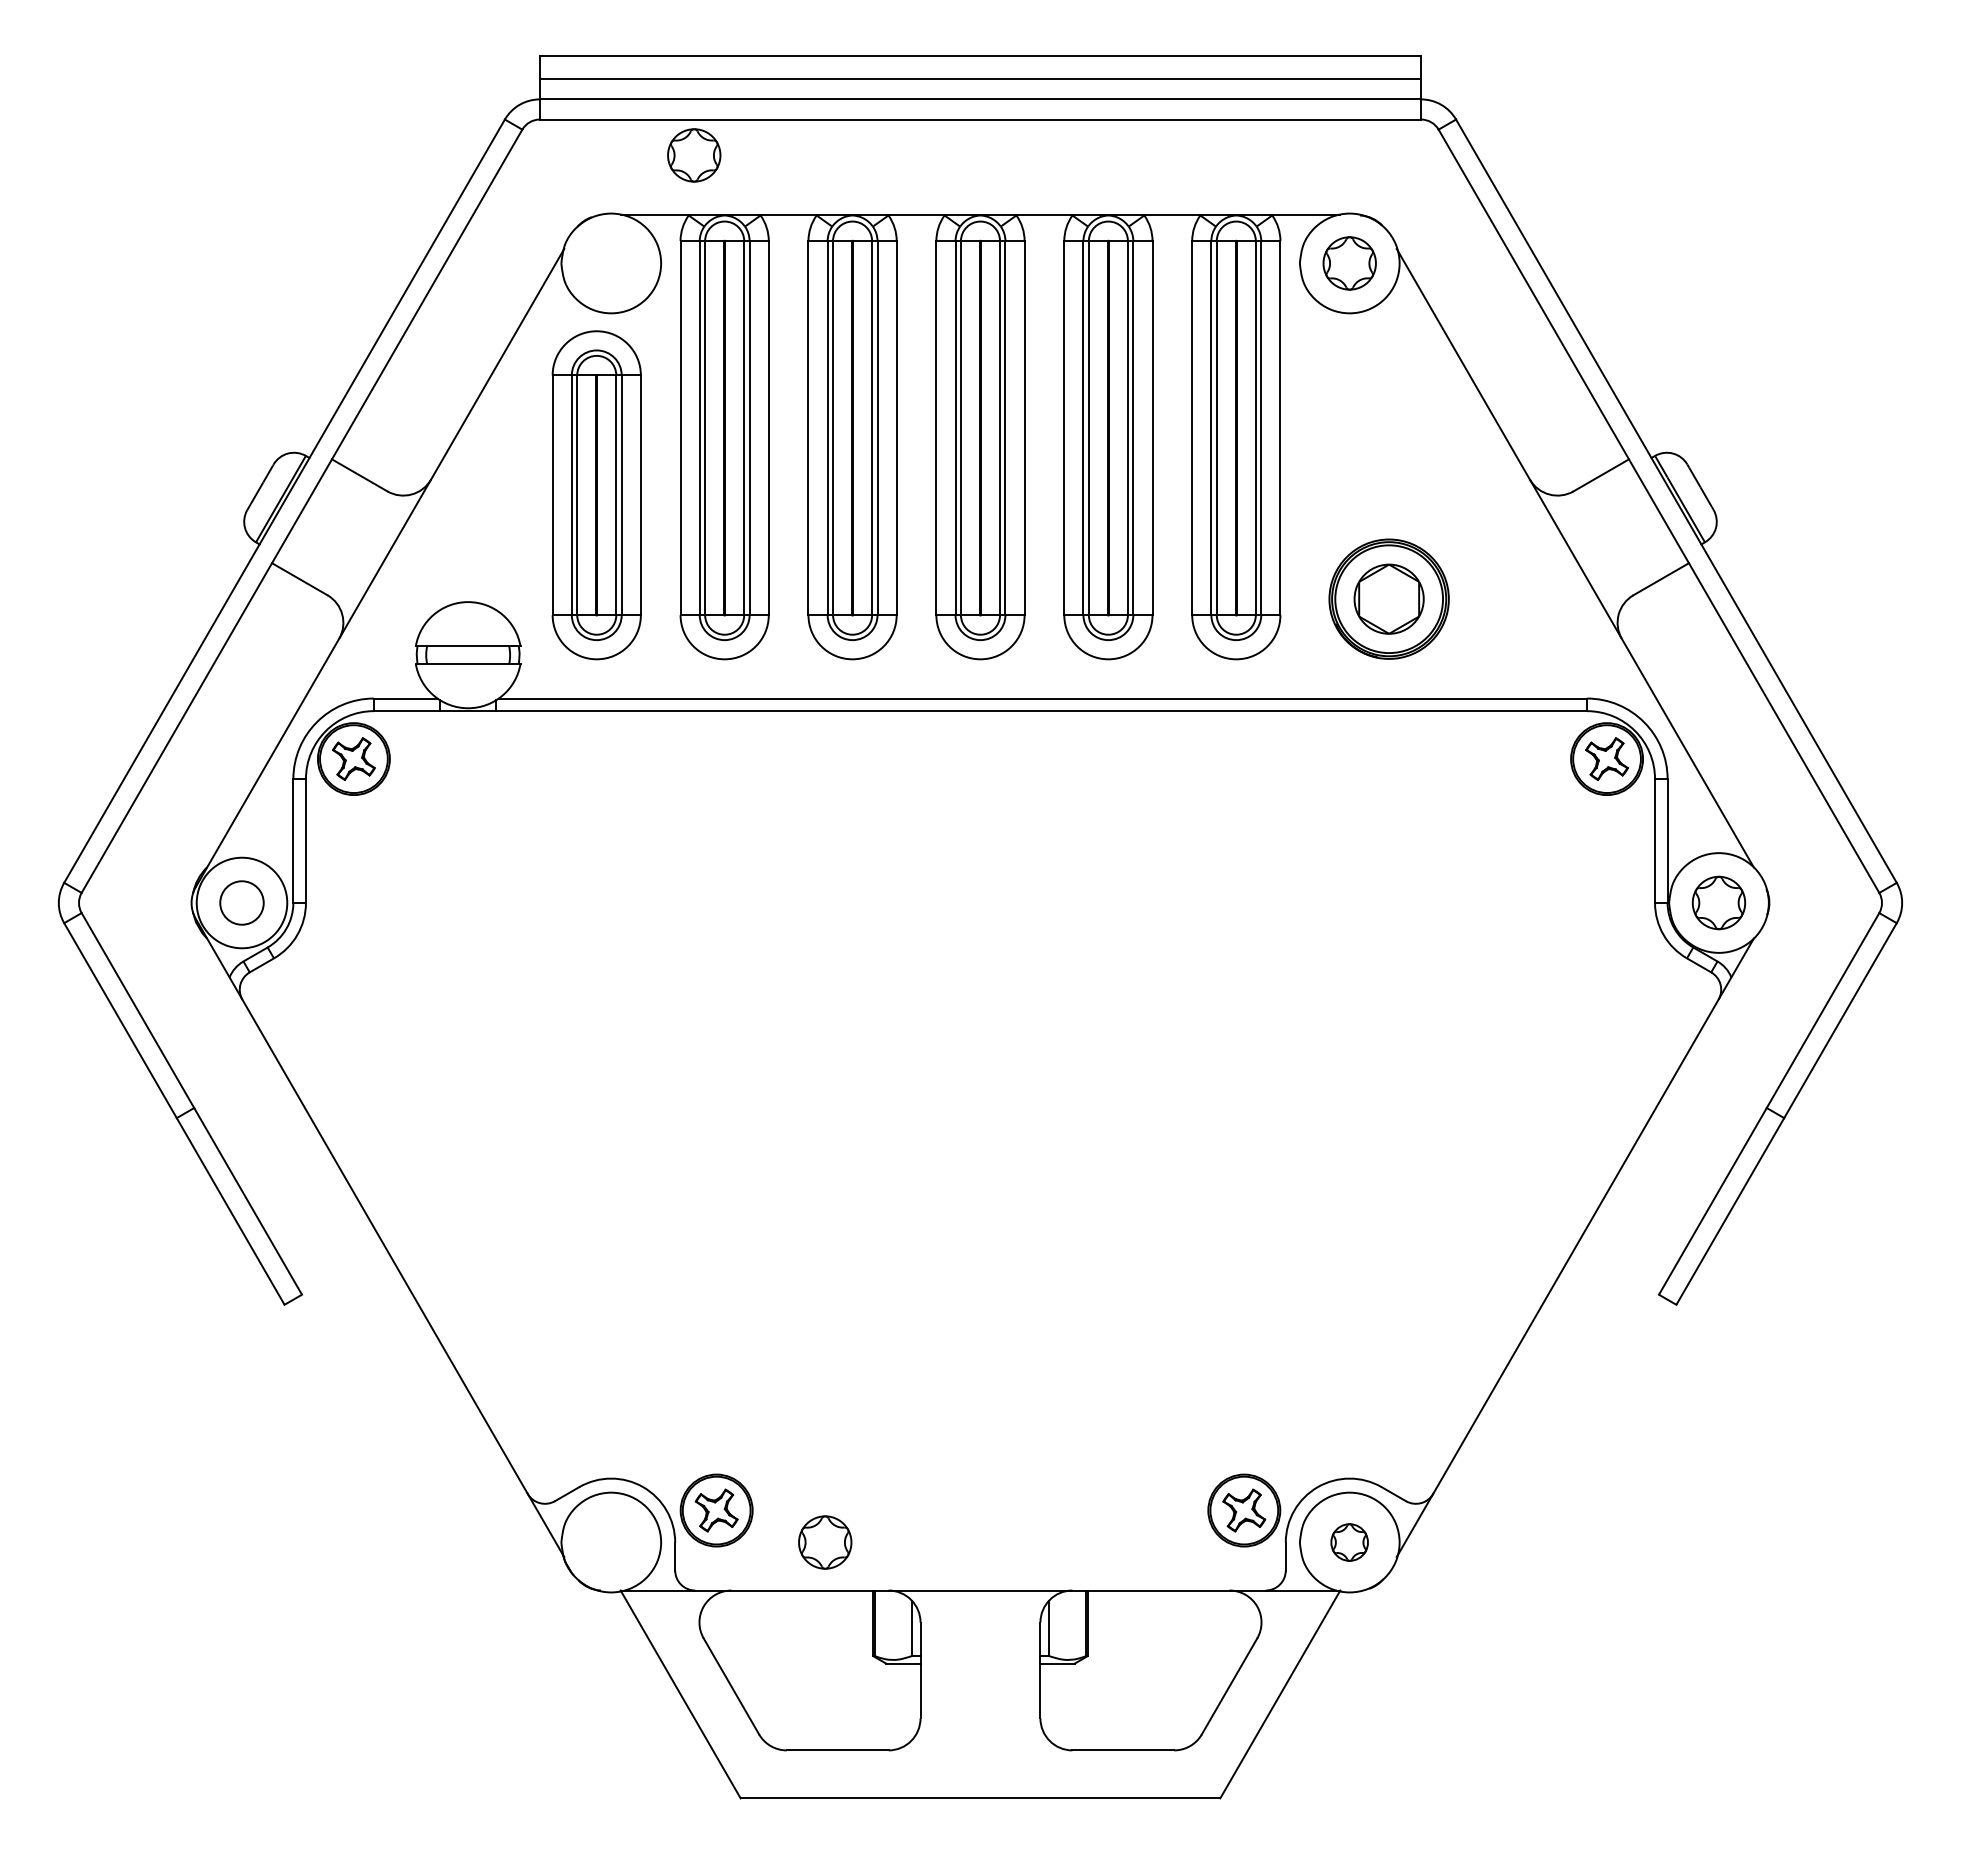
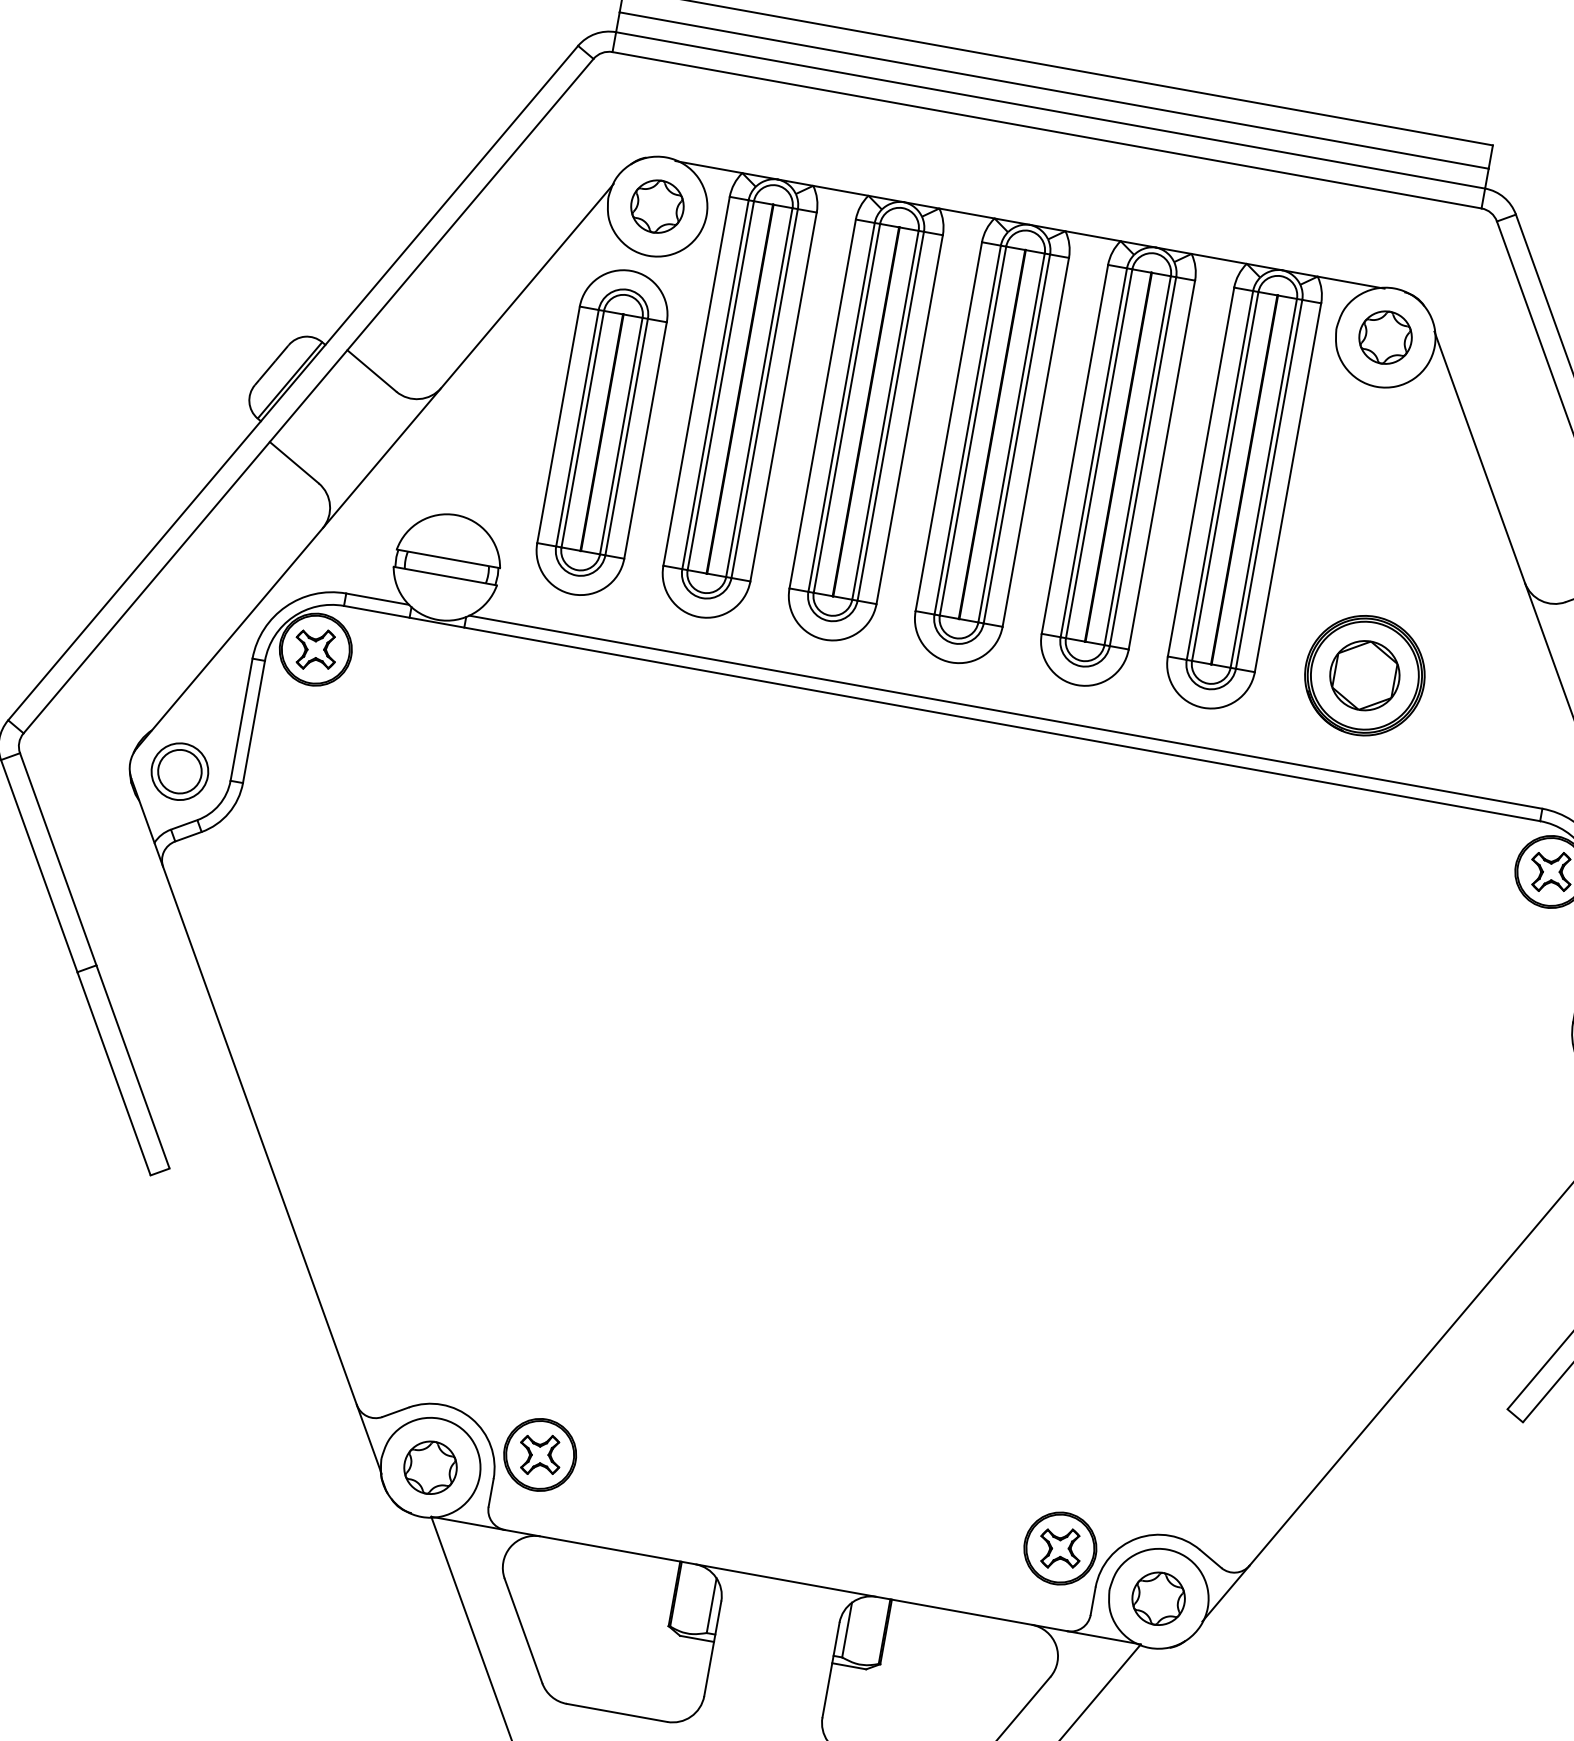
part: (694, 155) -> (657, 206), moved
circle: (241, 902) -> (179, 771), size x0.62
part: (825, 1542) -> (430, 1467), moved
part: (1349, 1542) -> (1158, 1598), size x1.43

